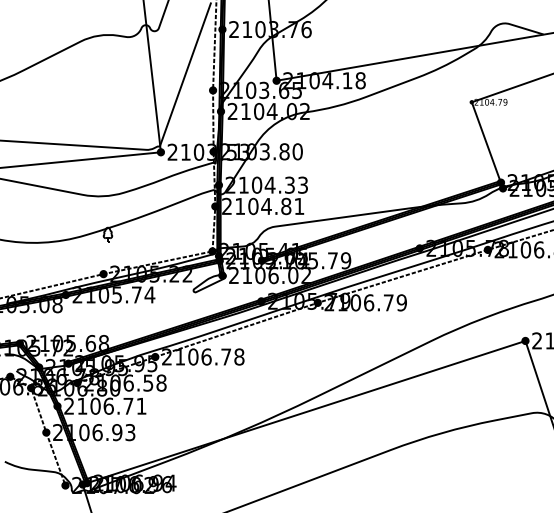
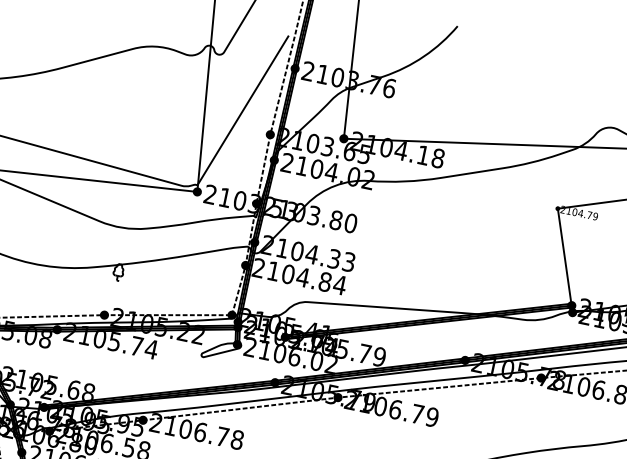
text: (299, 206) -> (340, 285), 2104.81 -> 2104.84

